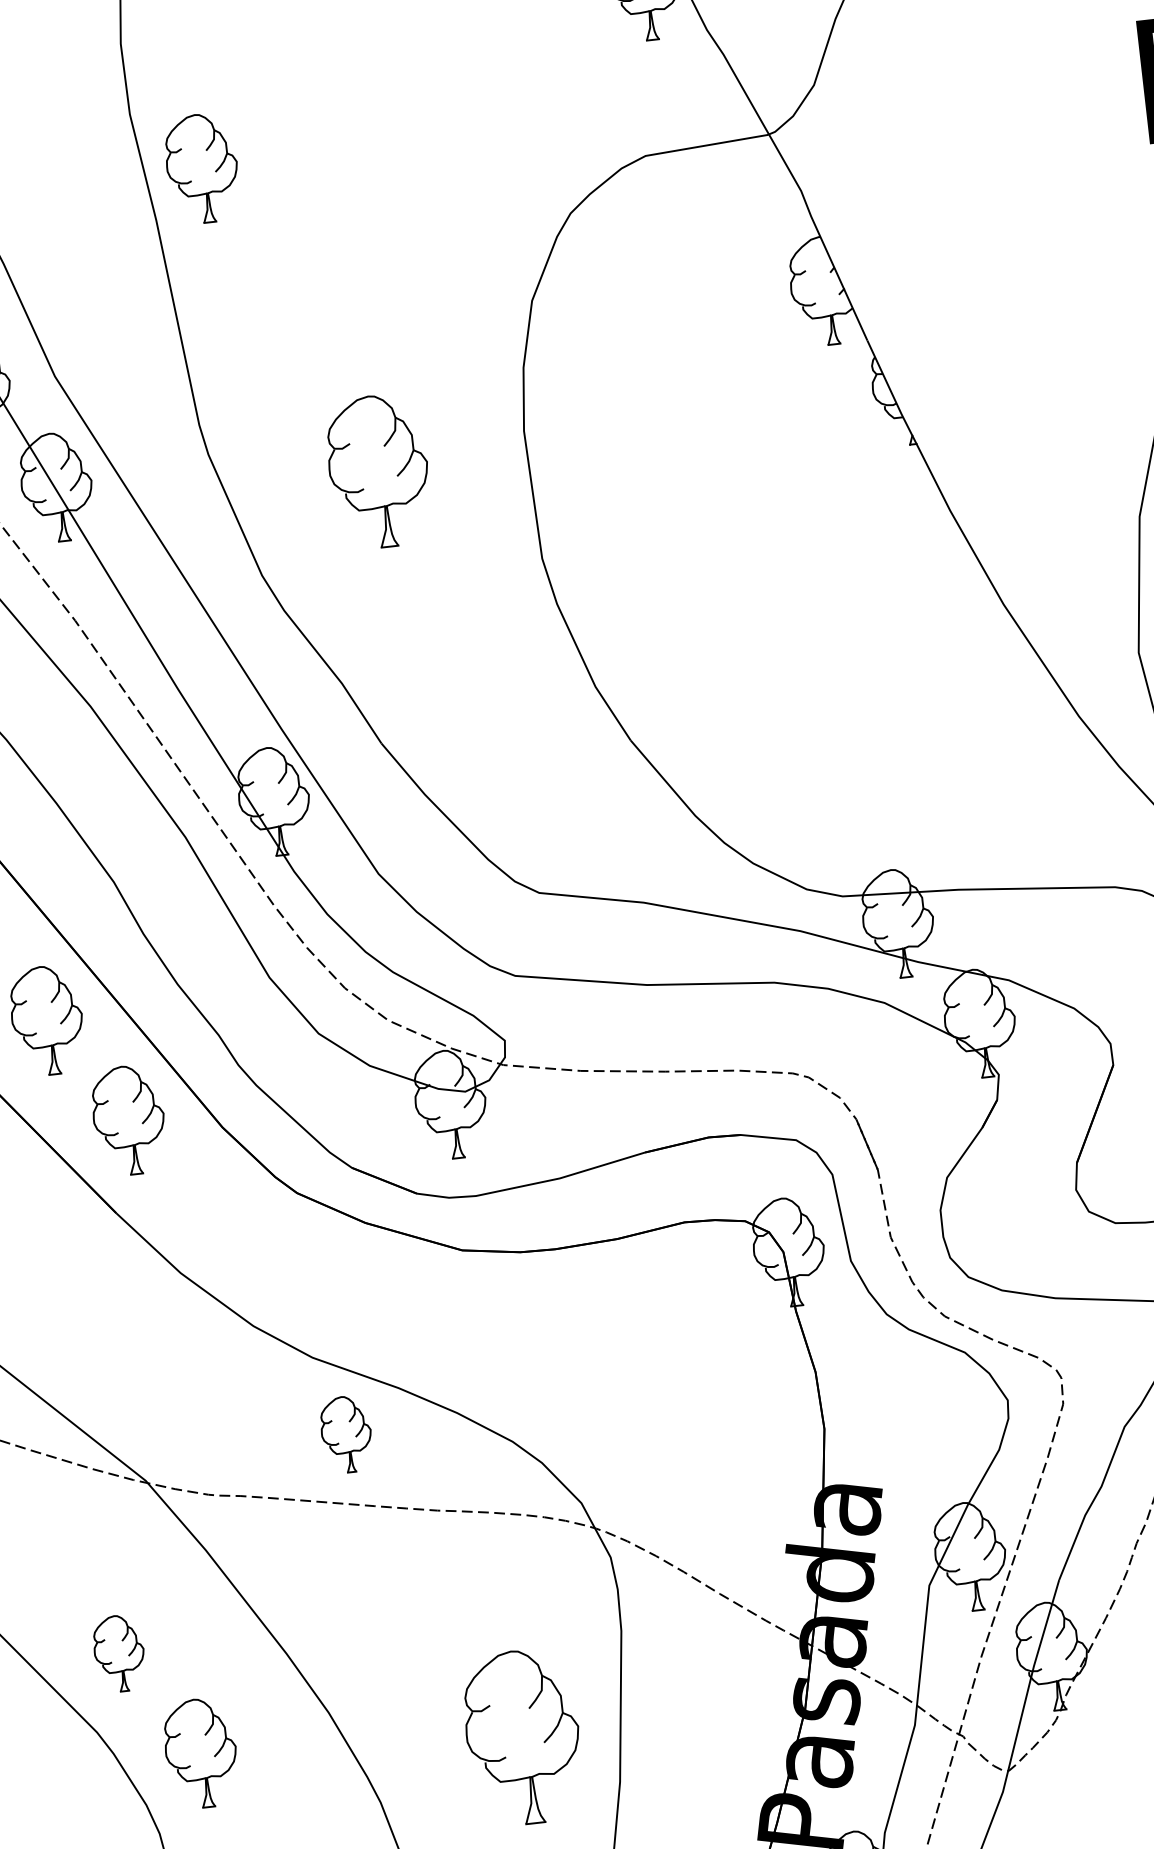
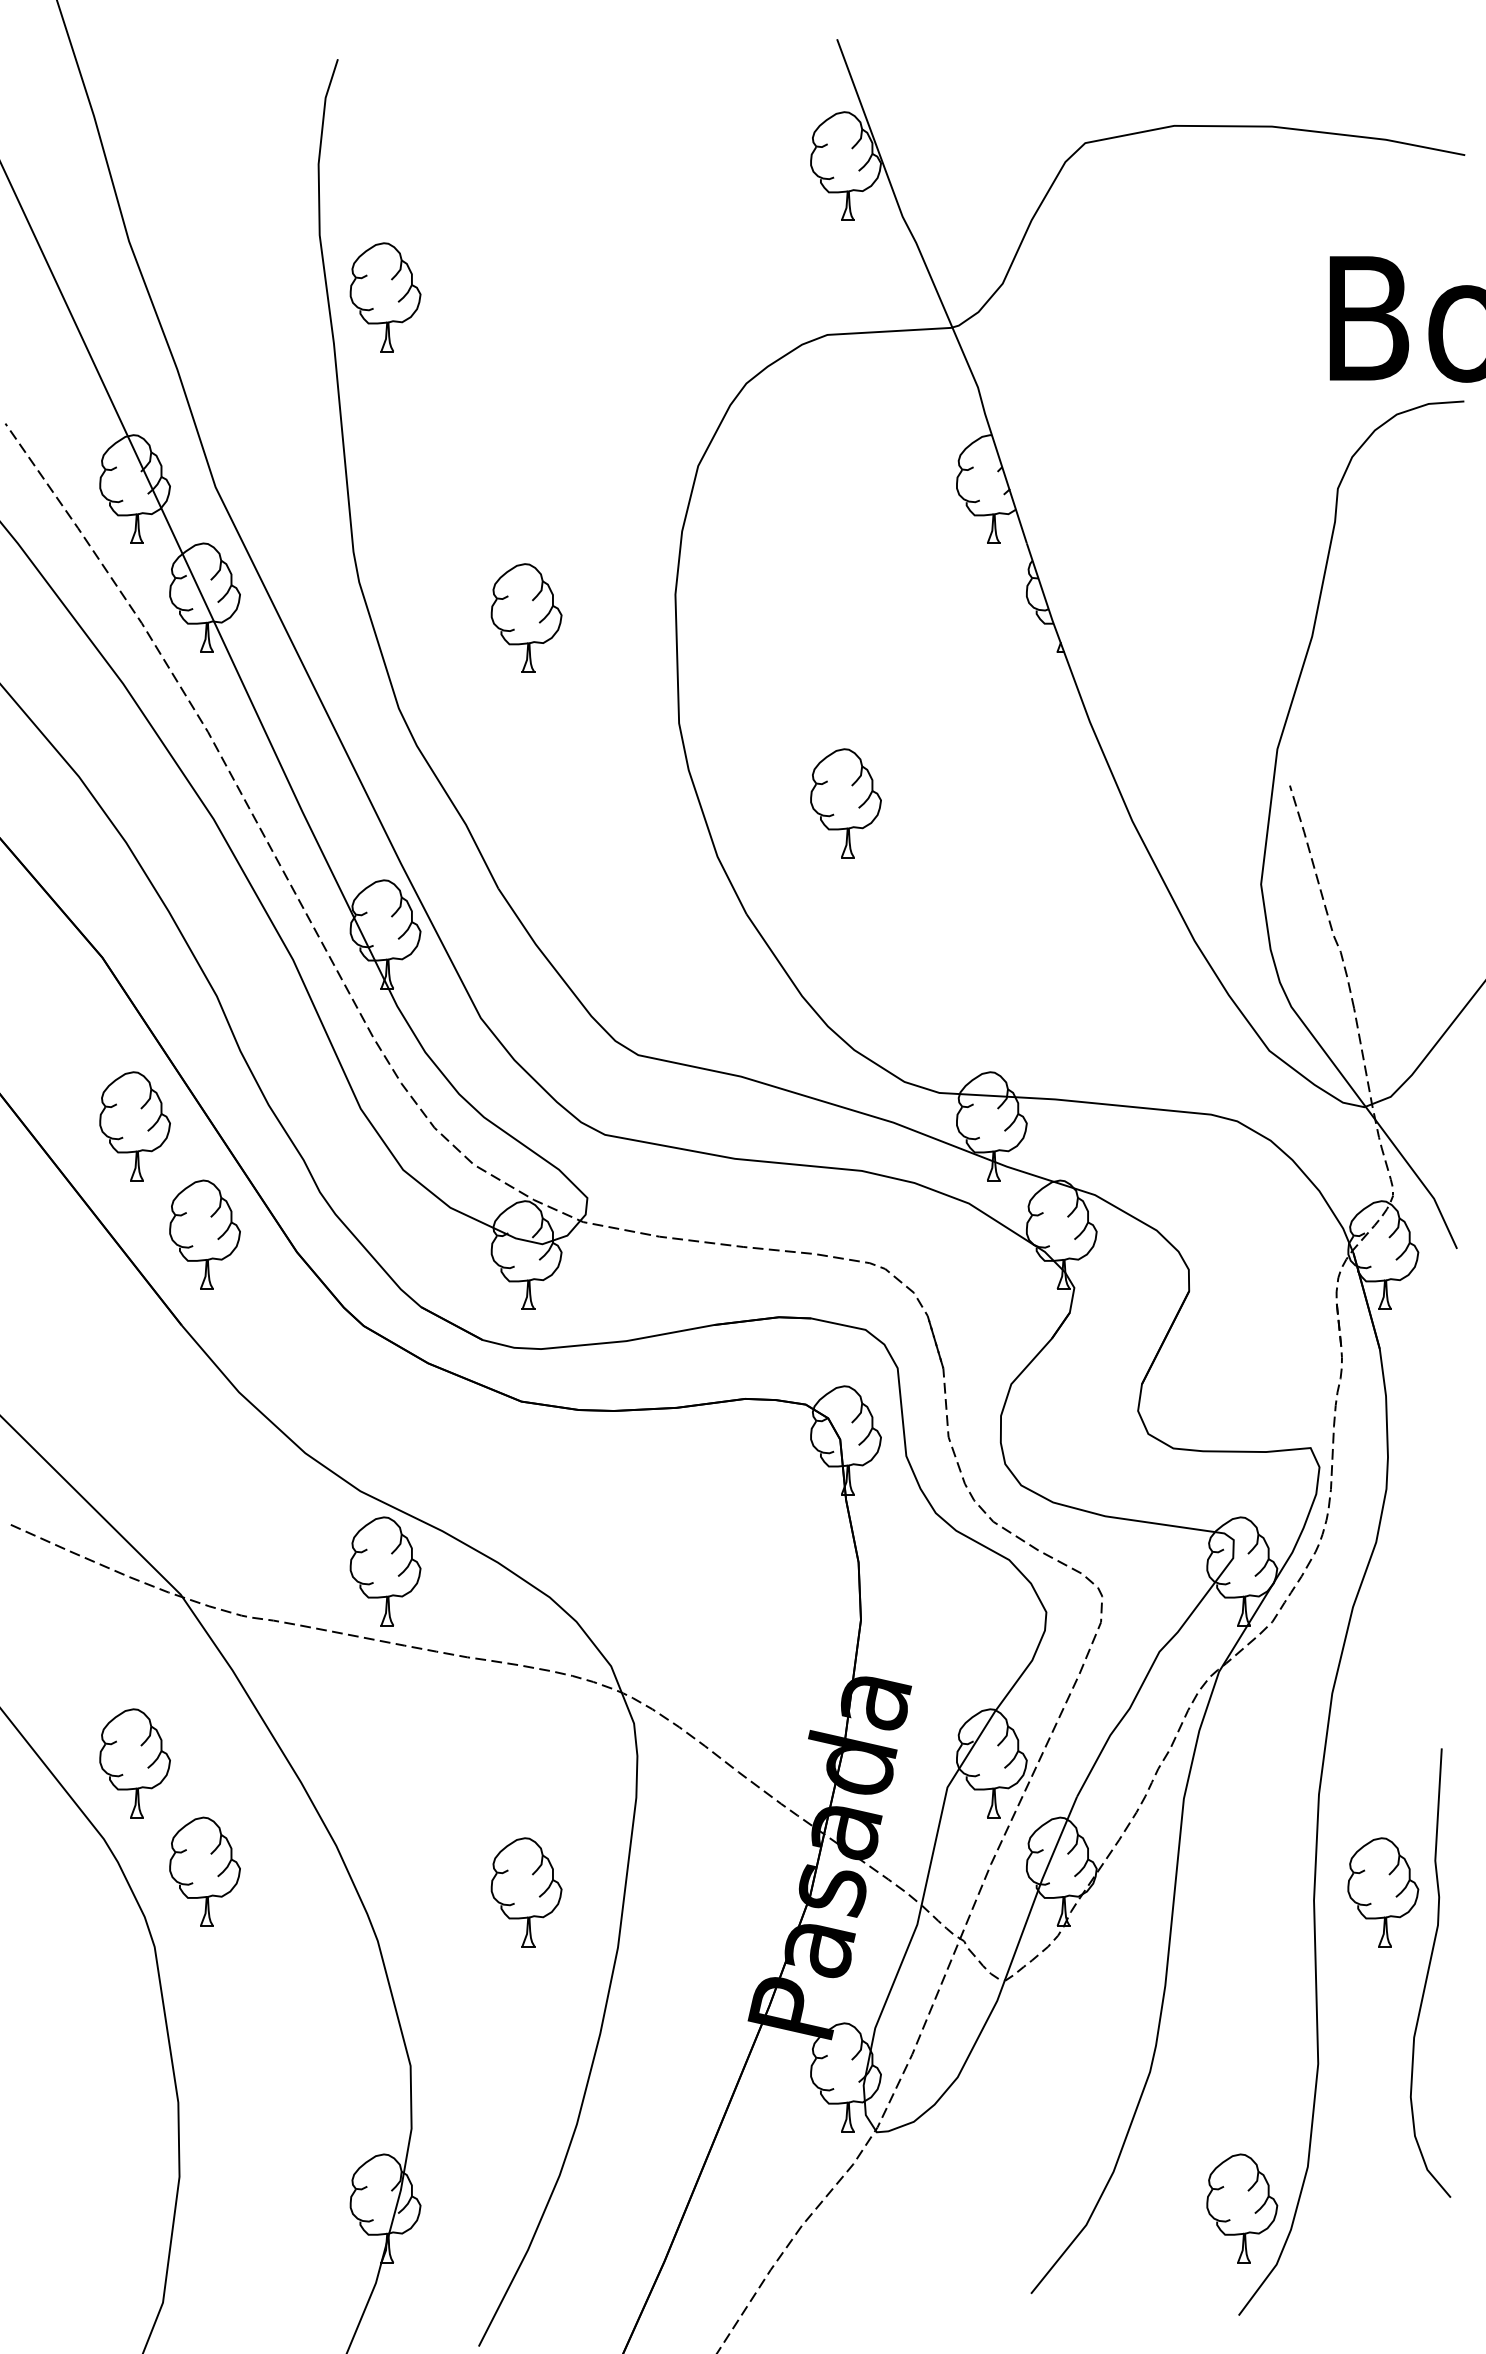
part: (378, 470) -> (526, 617), size x0.71
part: (716, 619) -> (845, 803), added
part: (346, 1434) -> (385, 1571), size x1.43
part: (118, 1653) -> (134, 1763), size x1.43
part: (522, 1737) -> (526, 1892), size x0.62

